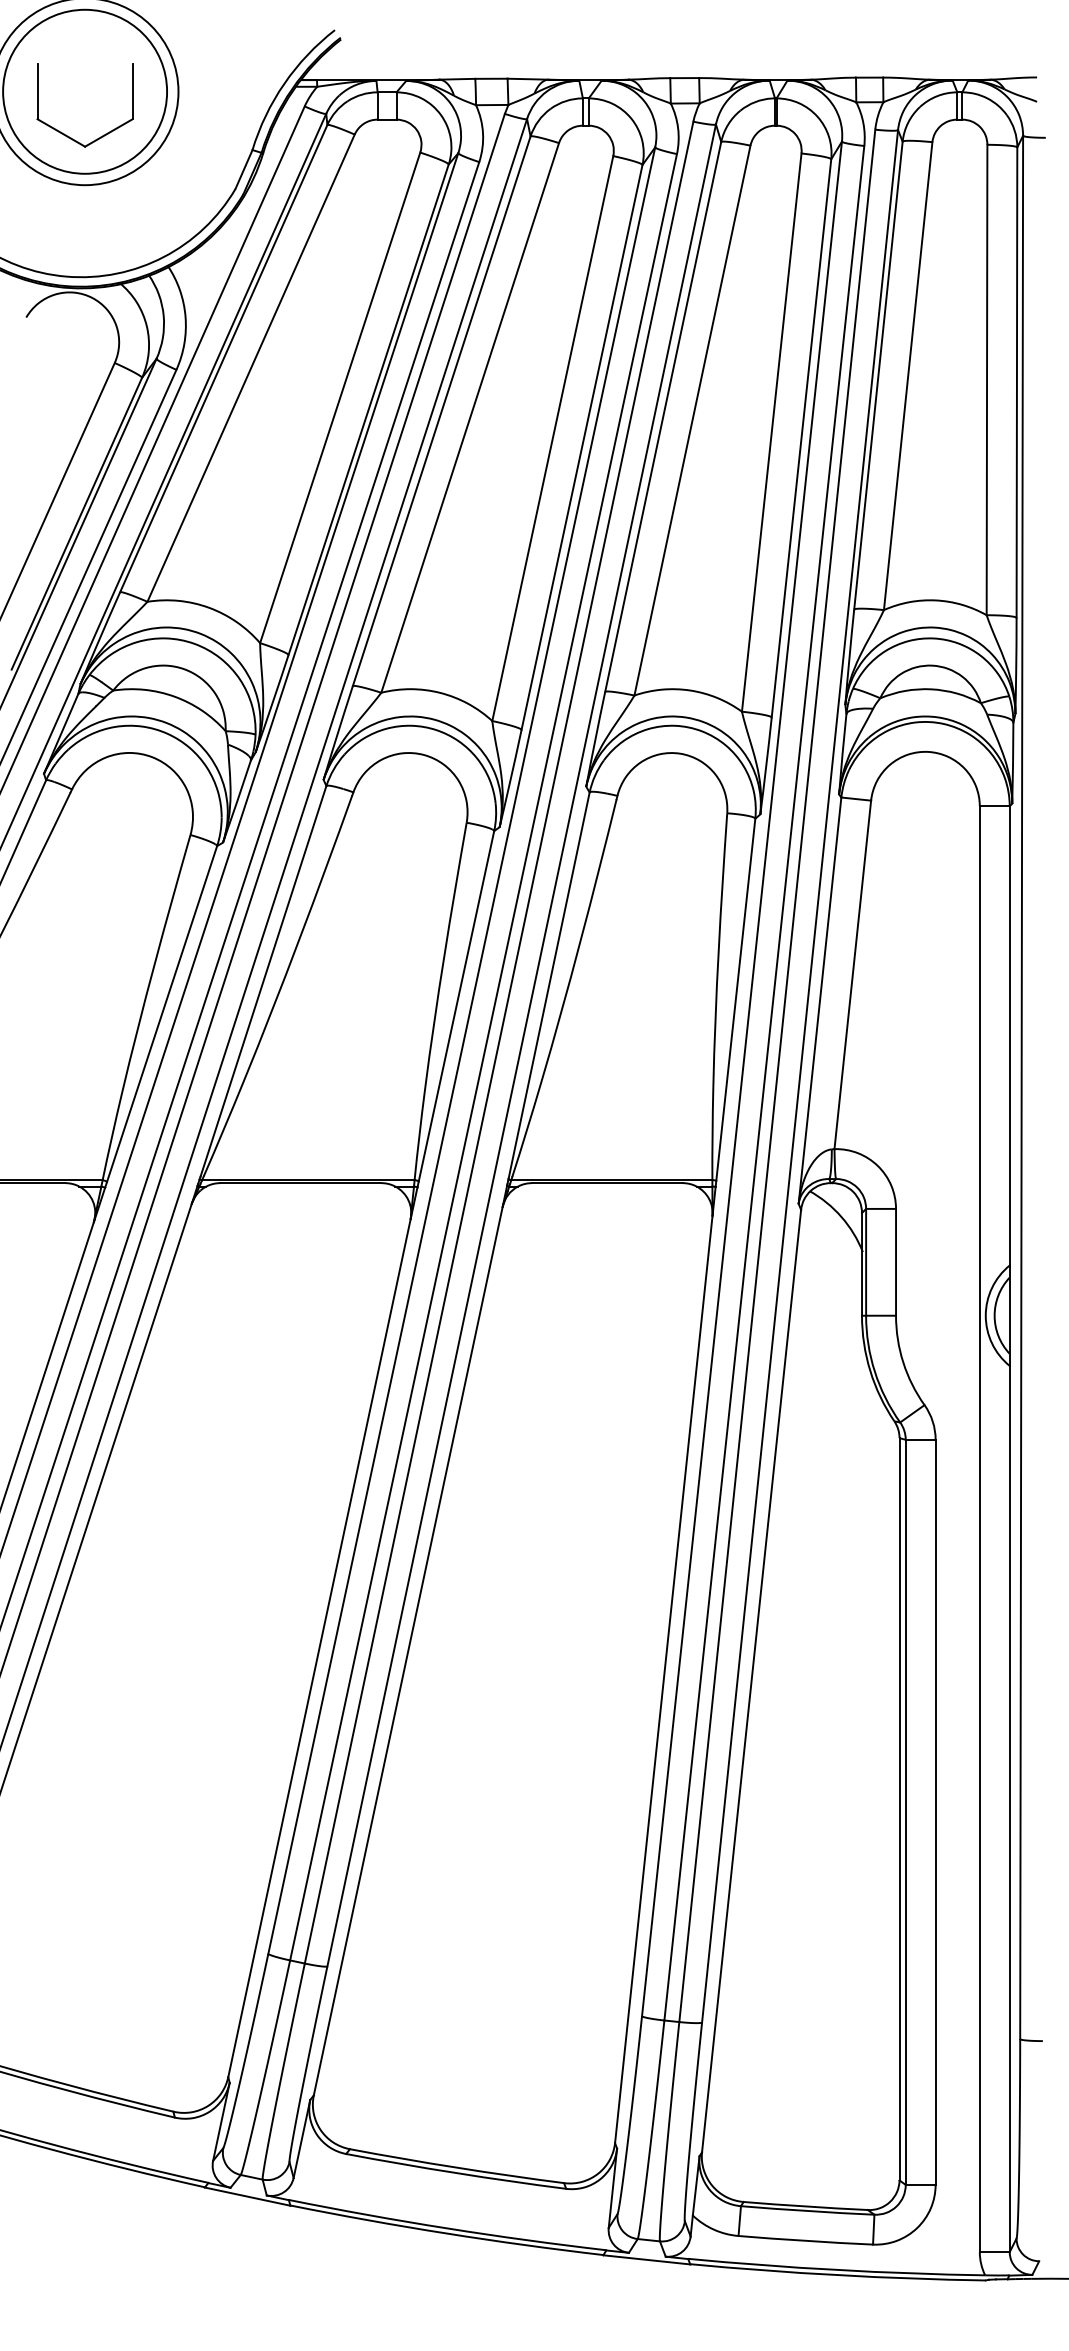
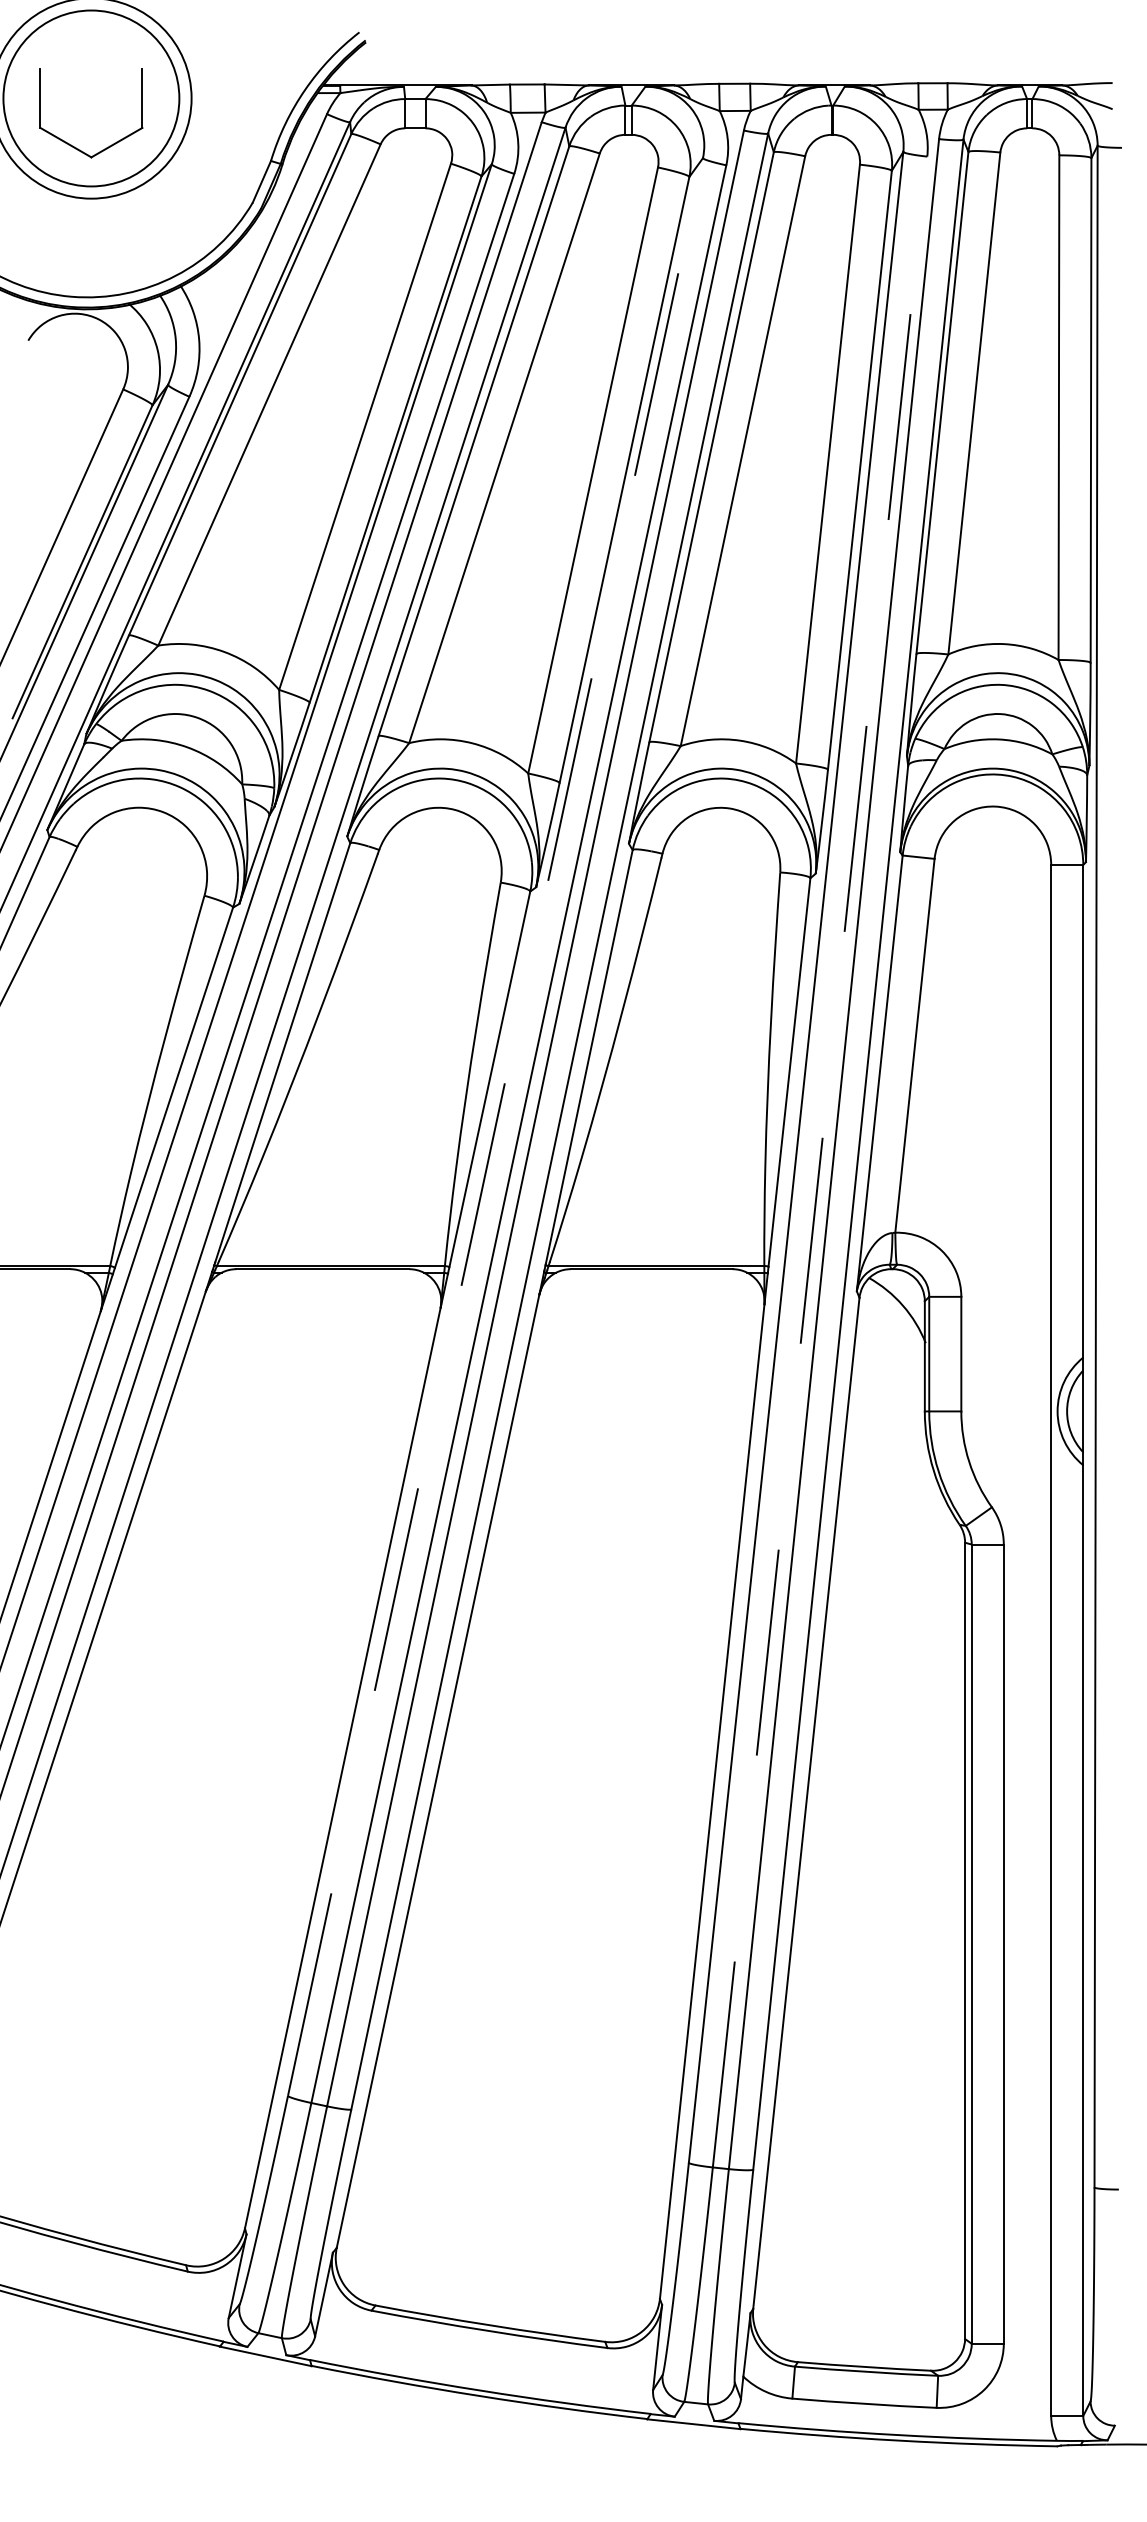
line: (461, 1051) -> (495, 1127), solid -> dashed
line: (764, 1082) -> (820, 1161), solid -> dashed

